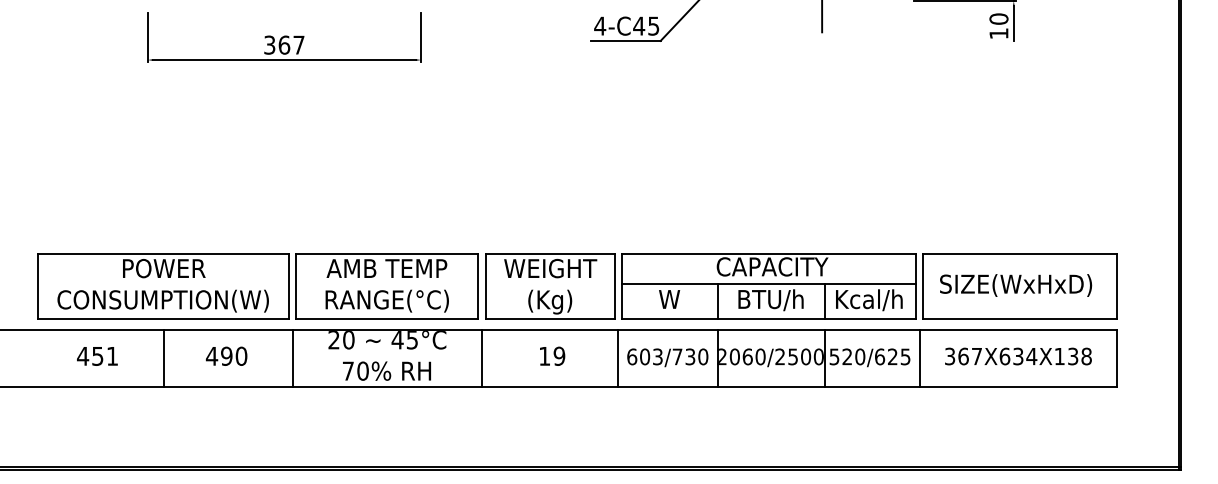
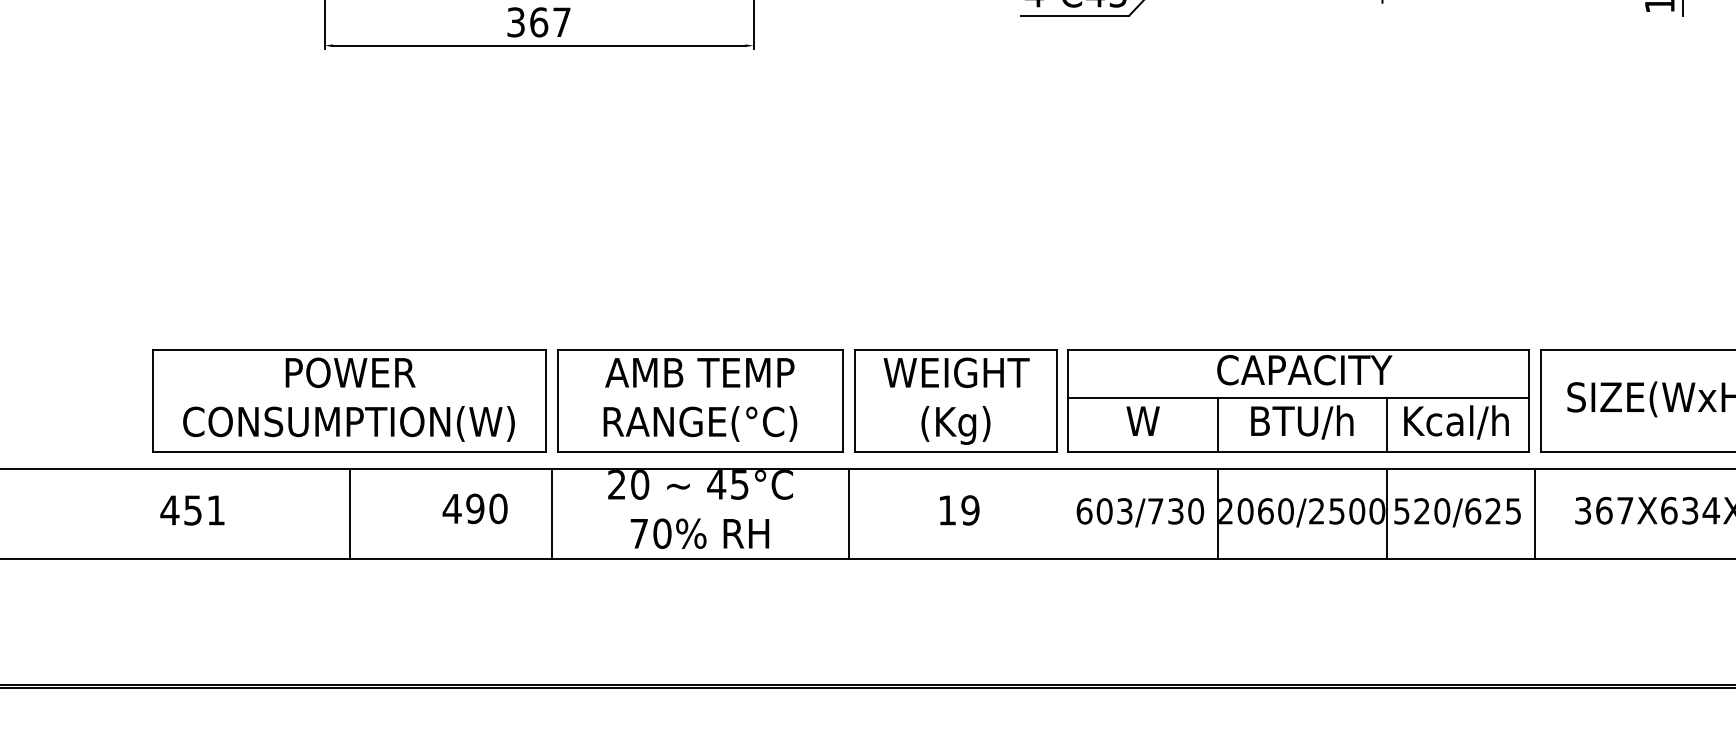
text: (226, 355) -> (474, 507), moved
text: (97, 356) -> (192, 510), moved
line: (617, 358) -> (1061, 513), removed

